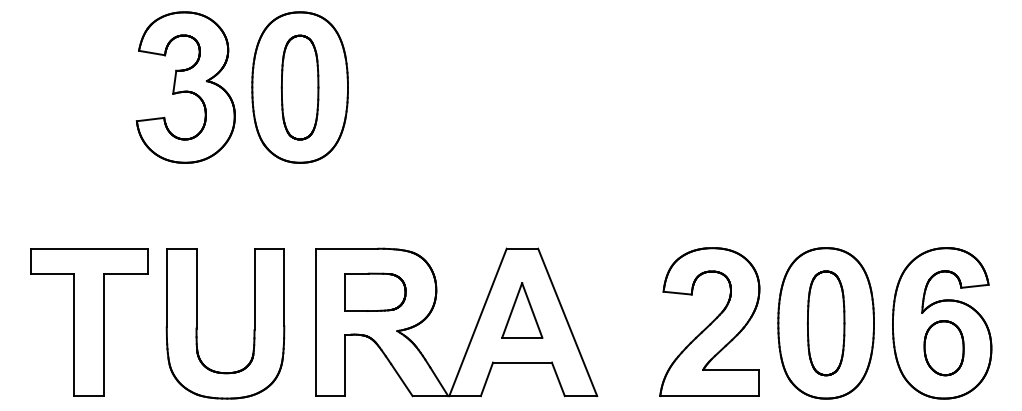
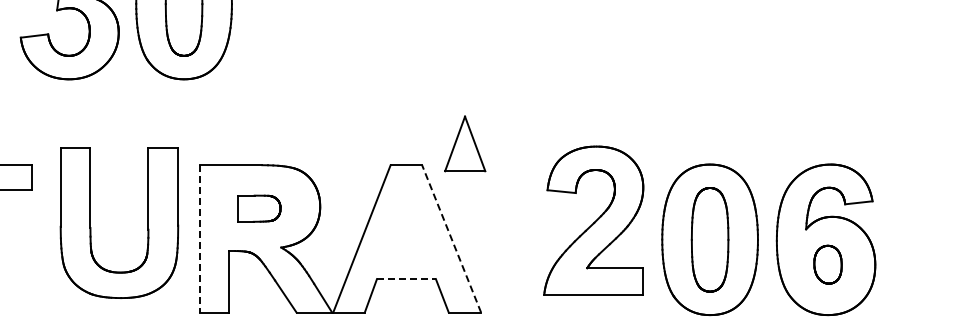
part: (375, 291) -> (259, 207), size x0.7
part: (522, 310) -> (465, 143), moved
line: (567, 321) -> (451, 237), solid -> dashed
part: (709, 321) -> (593, 219), moved
line: (315, 322) -> (199, 238), solid -> dashed
part: (197, 323) -> (91, 222), moved
part: (943, 348) -> (827, 264), size x0.7
line: (523, 362) -> (407, 278), solid -> dashed

